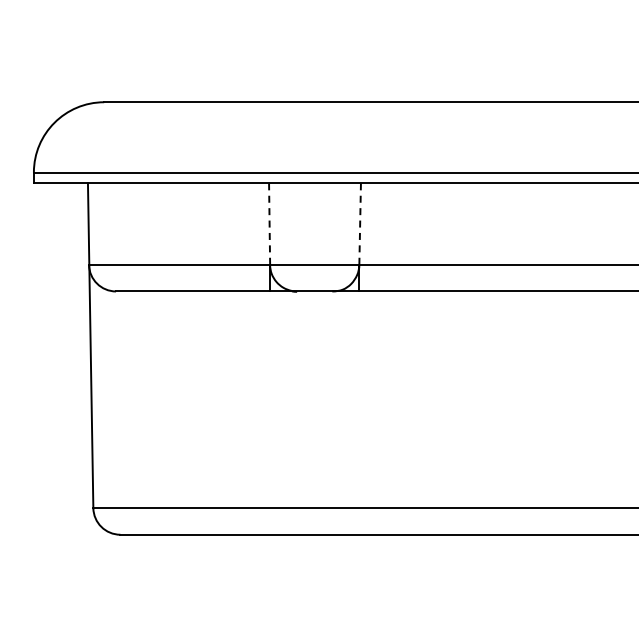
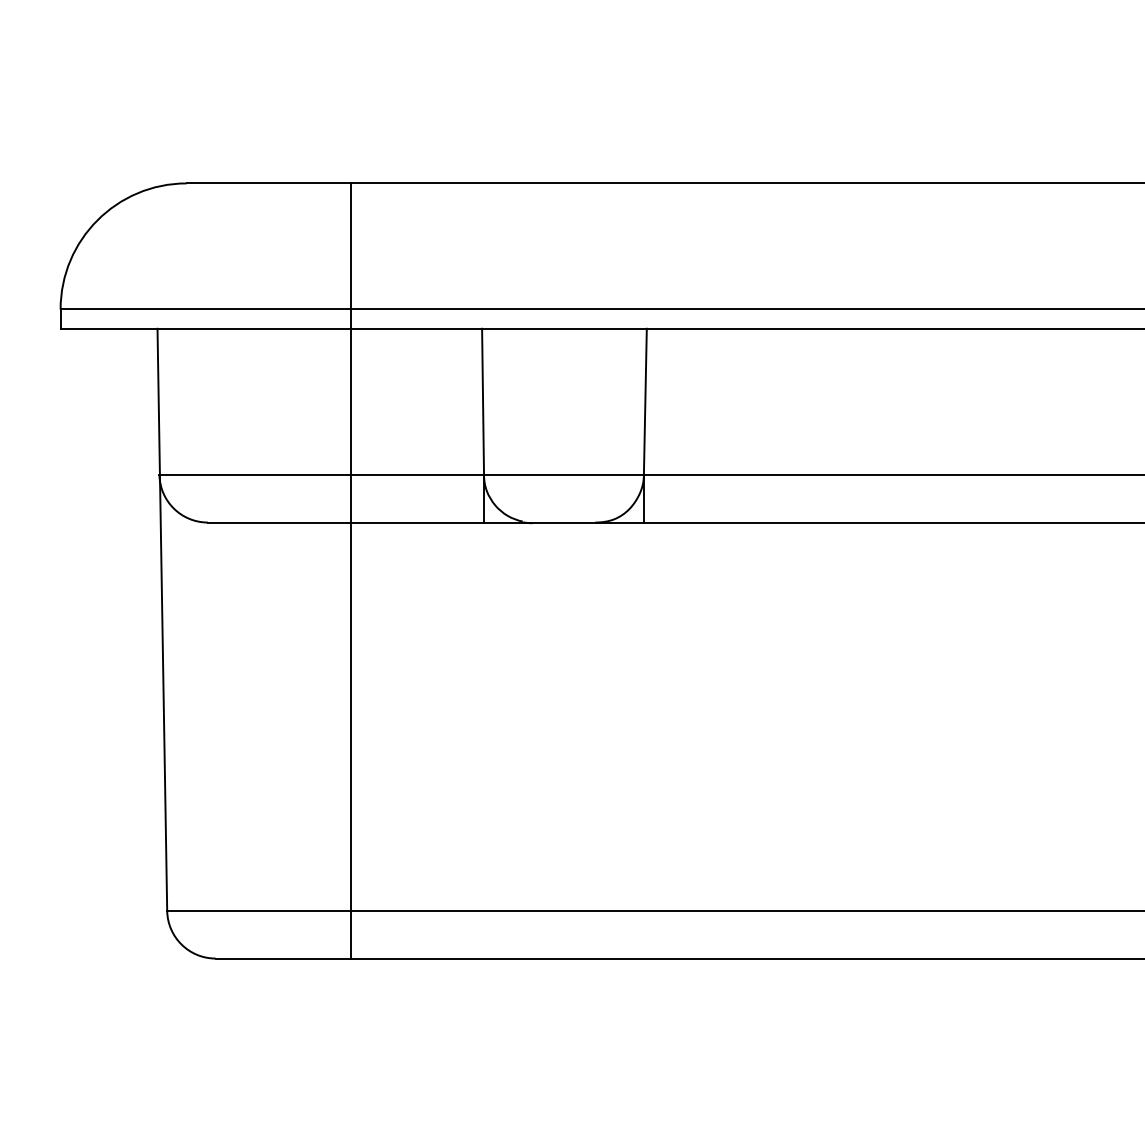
line: (269, 224) -> (482, 402), dashed -> solid
line: (360, 224) -> (645, 402), dashed -> solid
line: (196, 318) -> (352, 571), added

